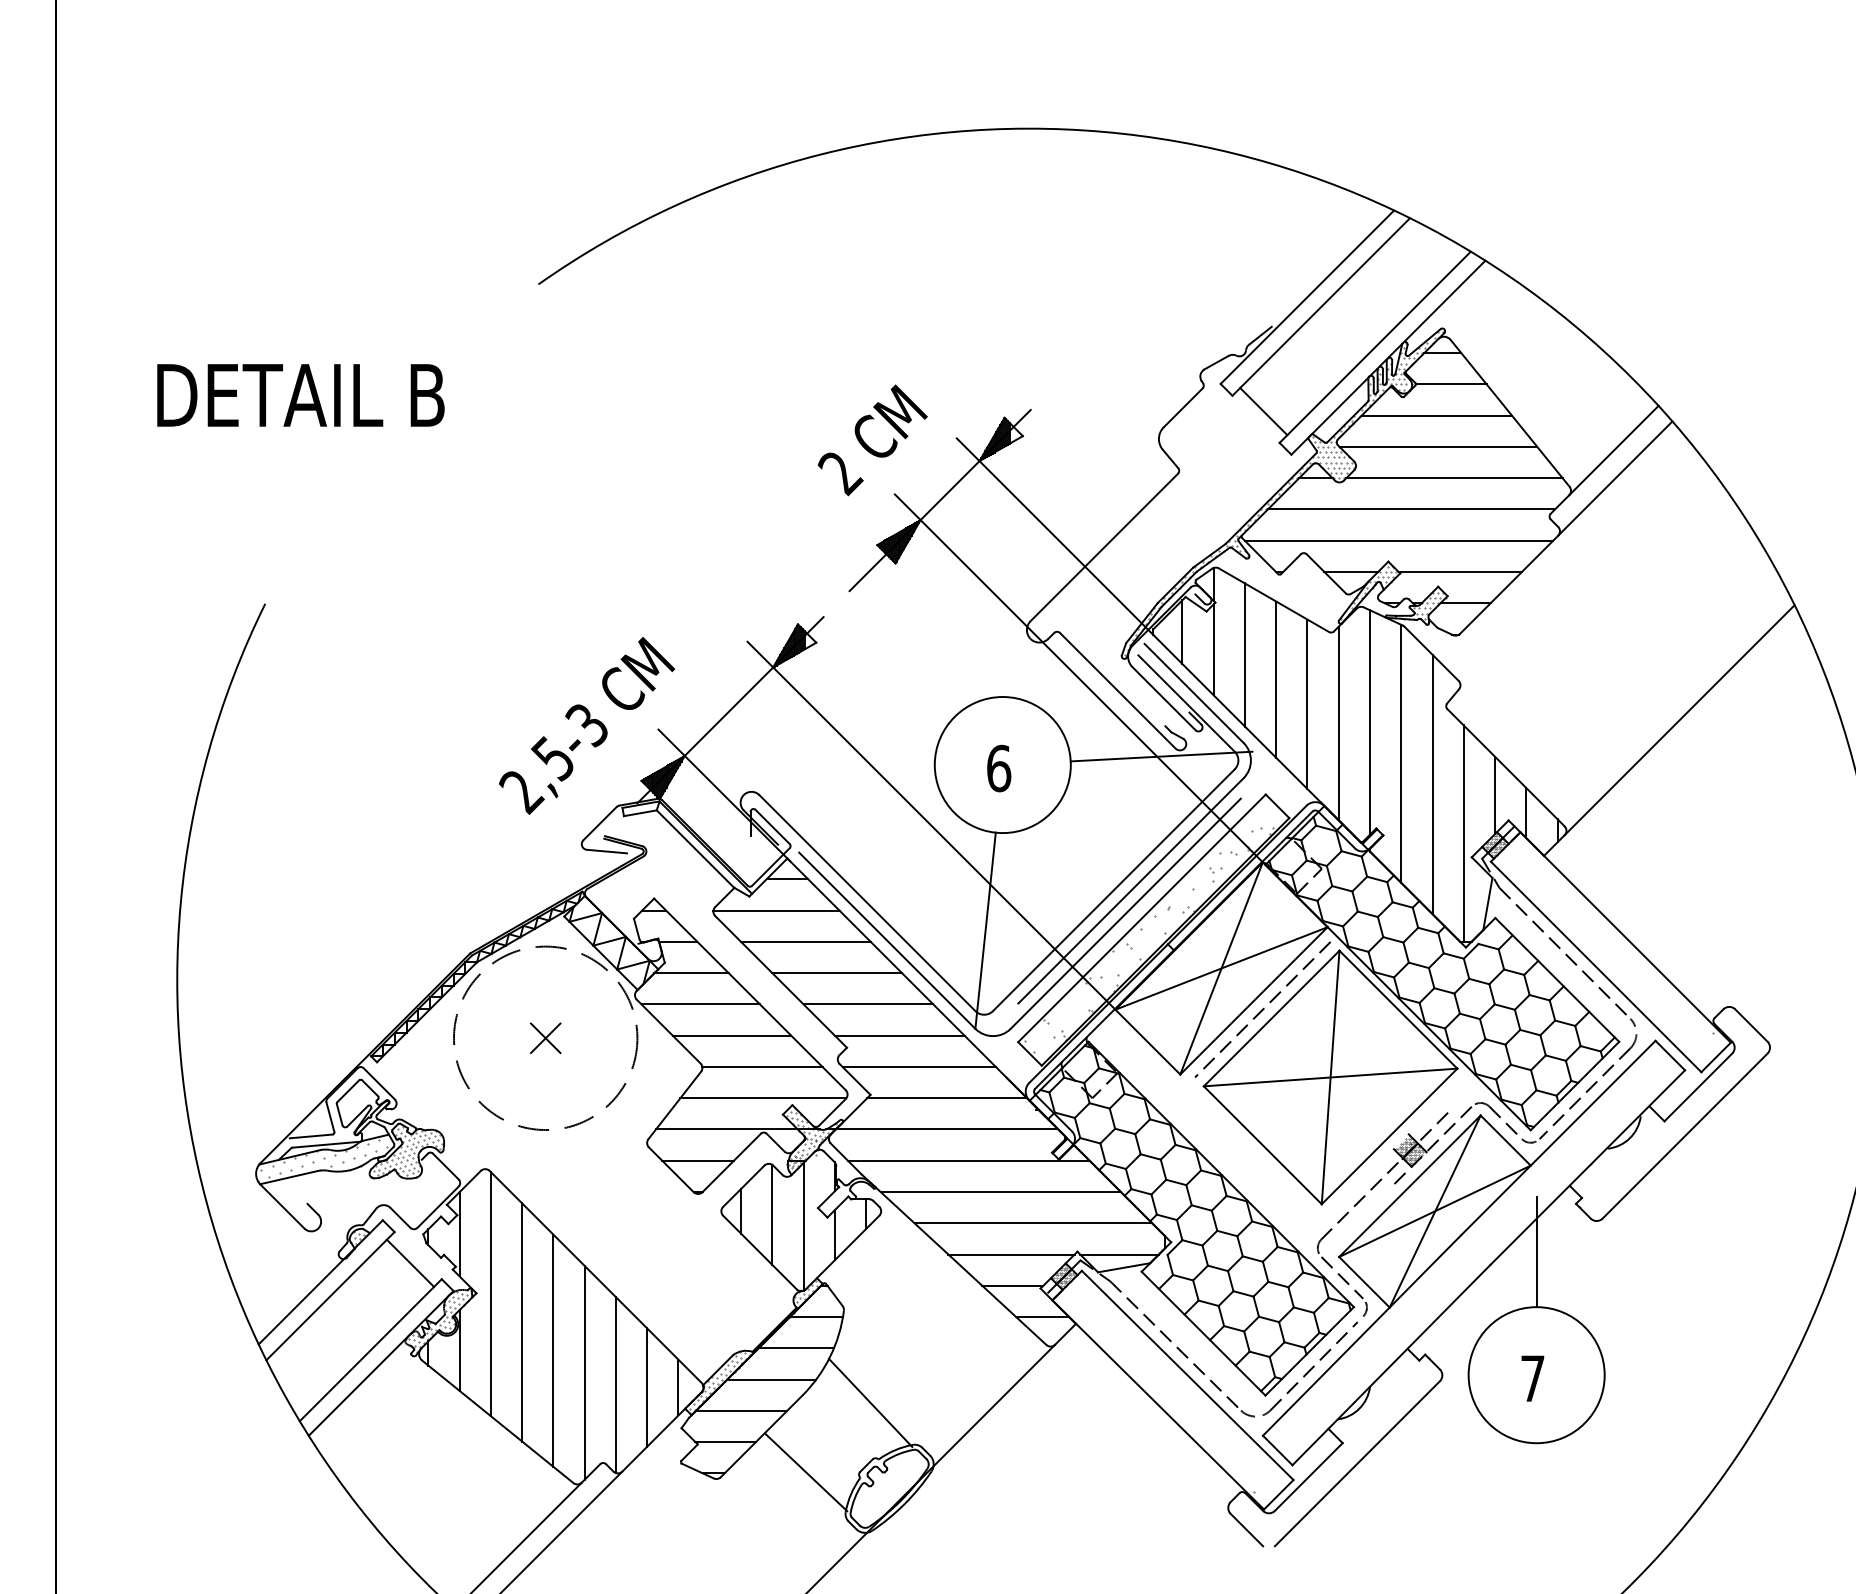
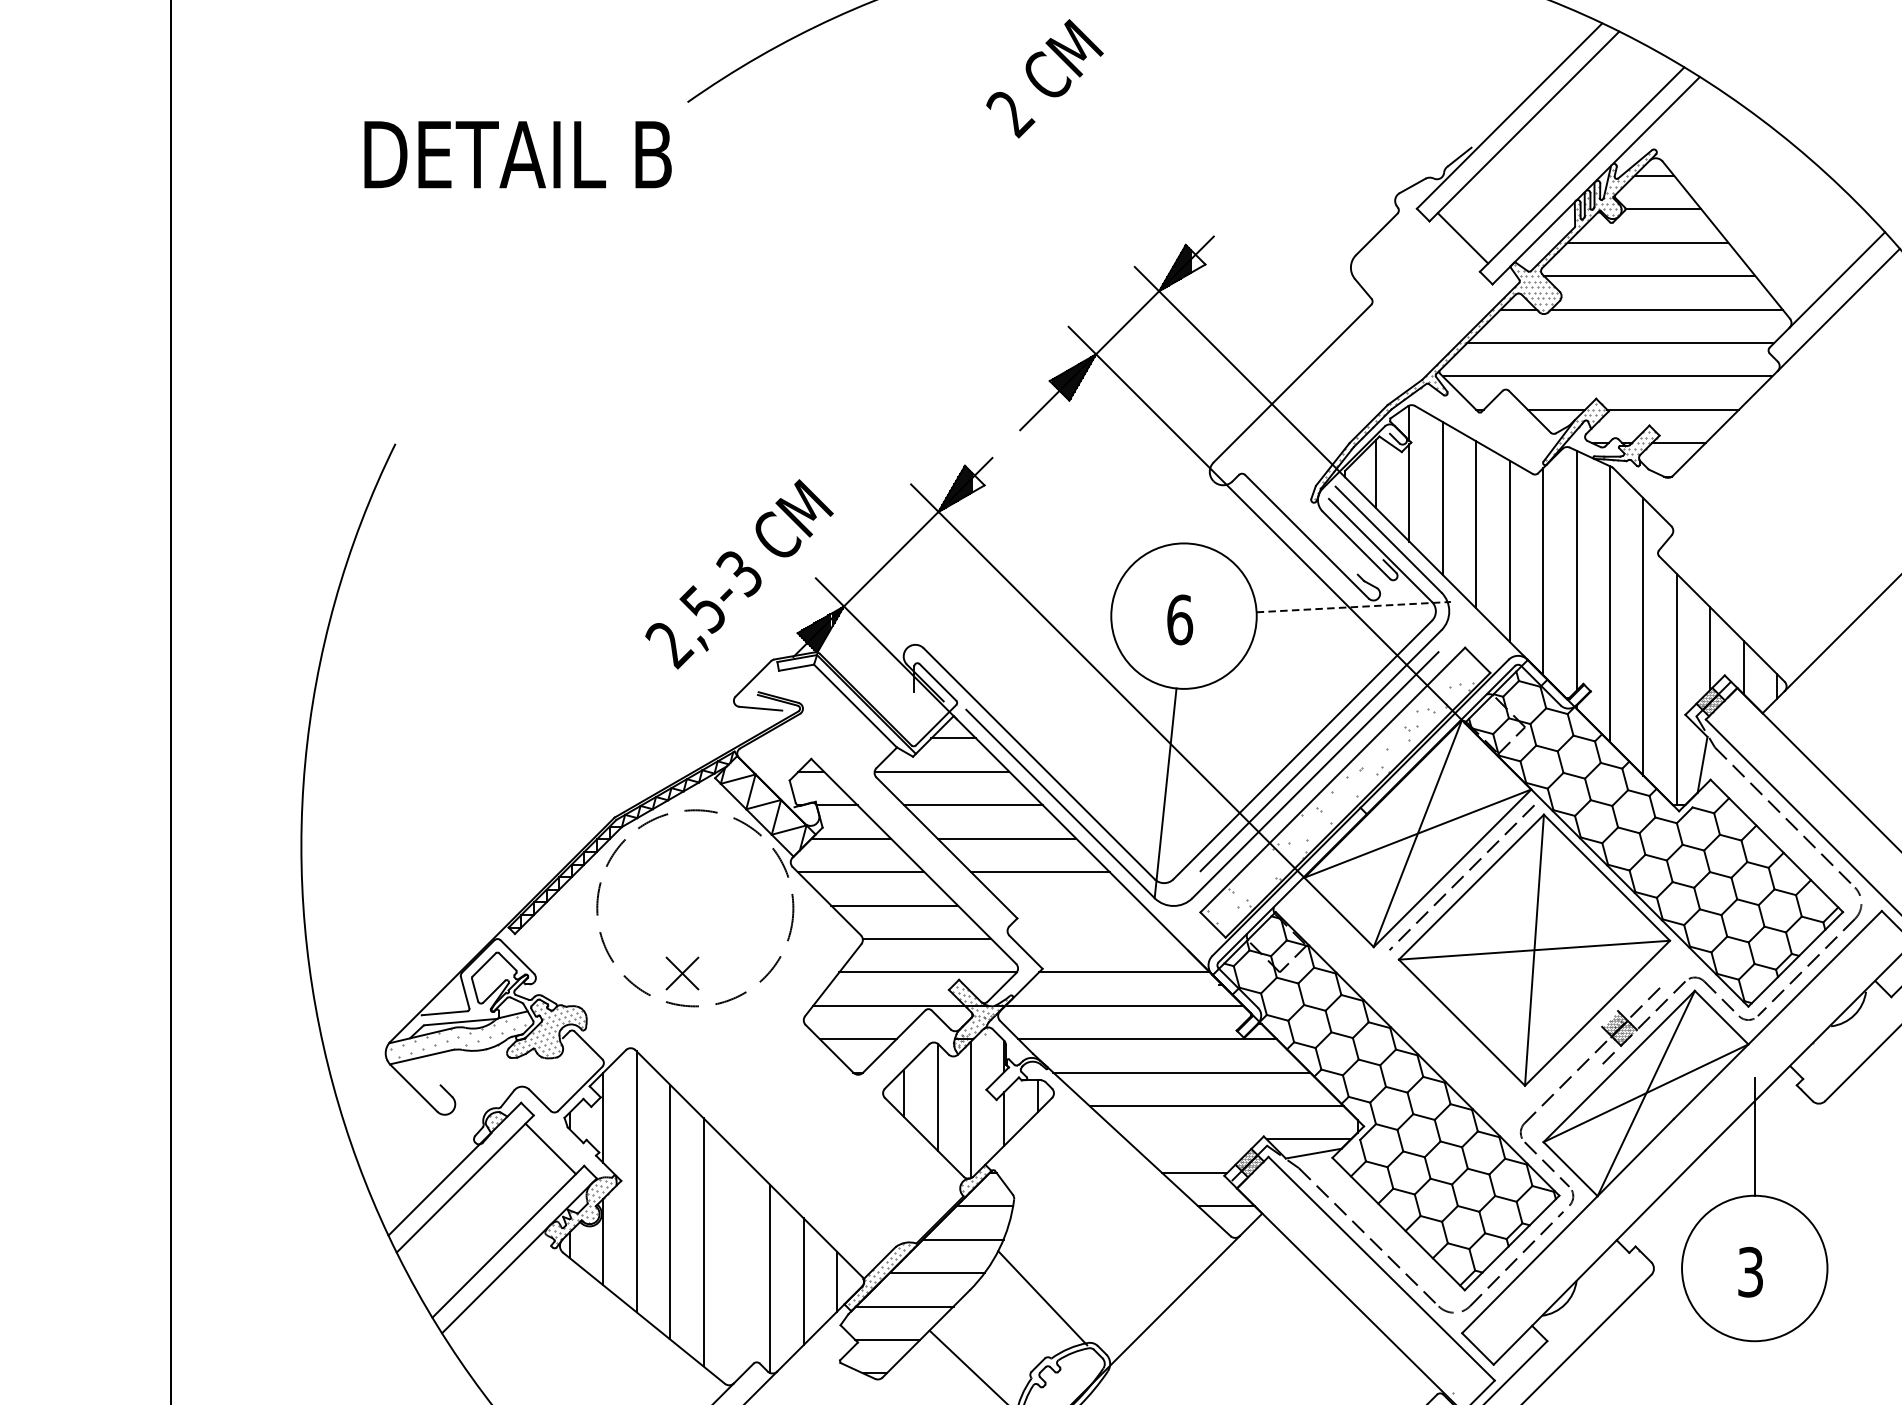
text: (300, 395) -> (517, 154), moved
text: (872, 440) -> (1044, 78), moved
line: (1161, 756) -> (1353, 607), solid -> dashed
line: (899, 1035) -> (1073, 905), removed
part: (545, 1038) -> (682, 973), moved
line: (918, 1066) -> (1093, 938), removed
line: (1011, 1254) -> (1193, 1139), removed
line: (584, 1372) -> (736, 1265), removed
text: (1532, 1378) -> (1750, 1272), 7 -> 3

